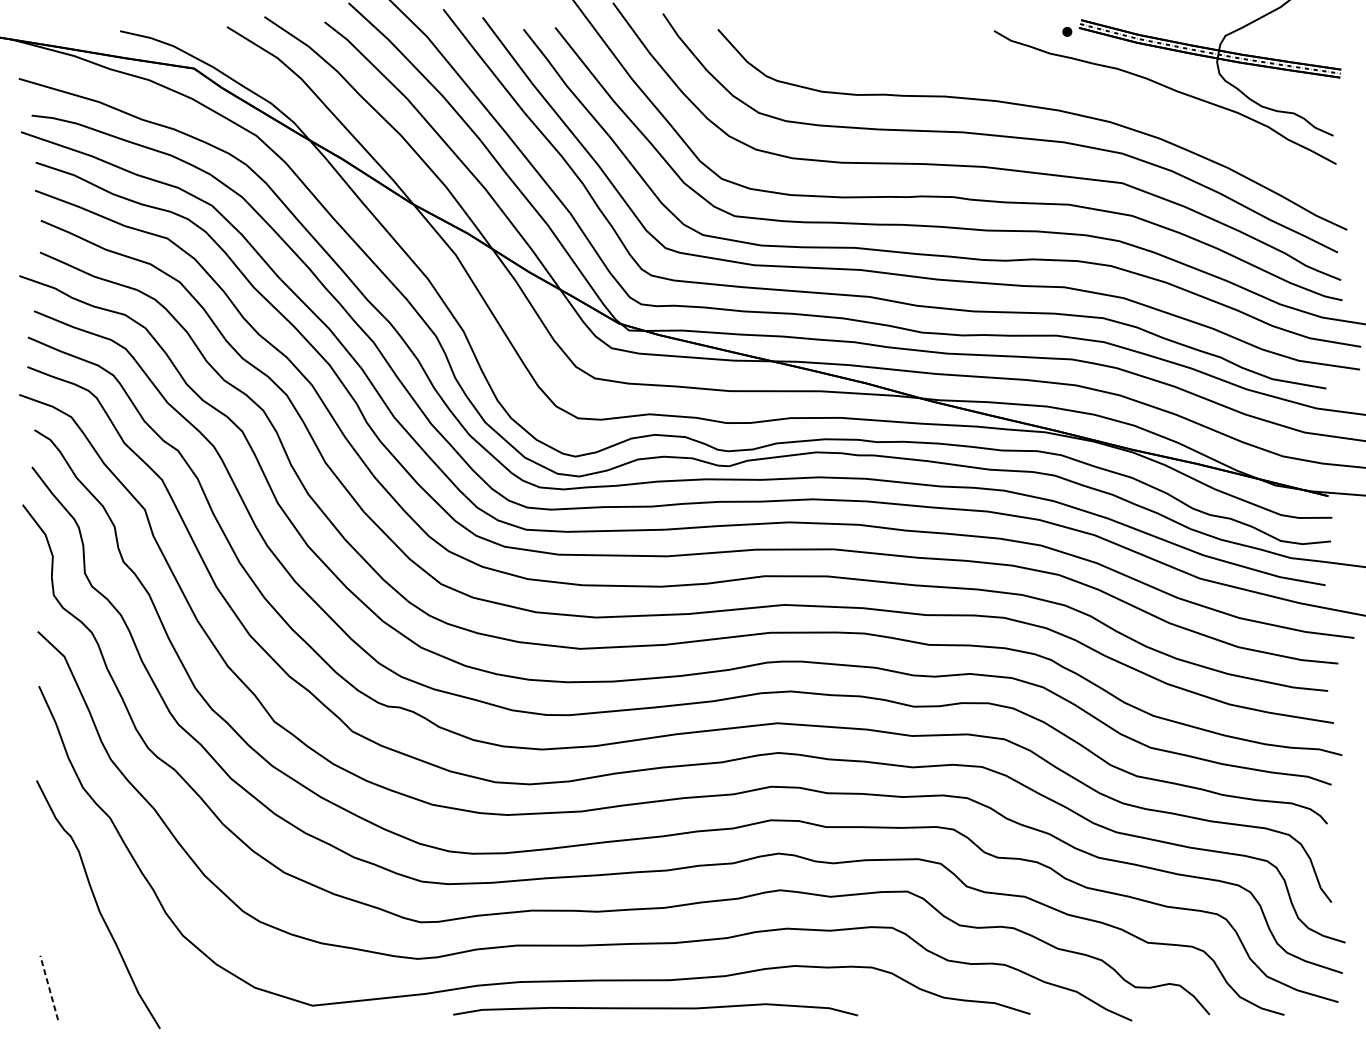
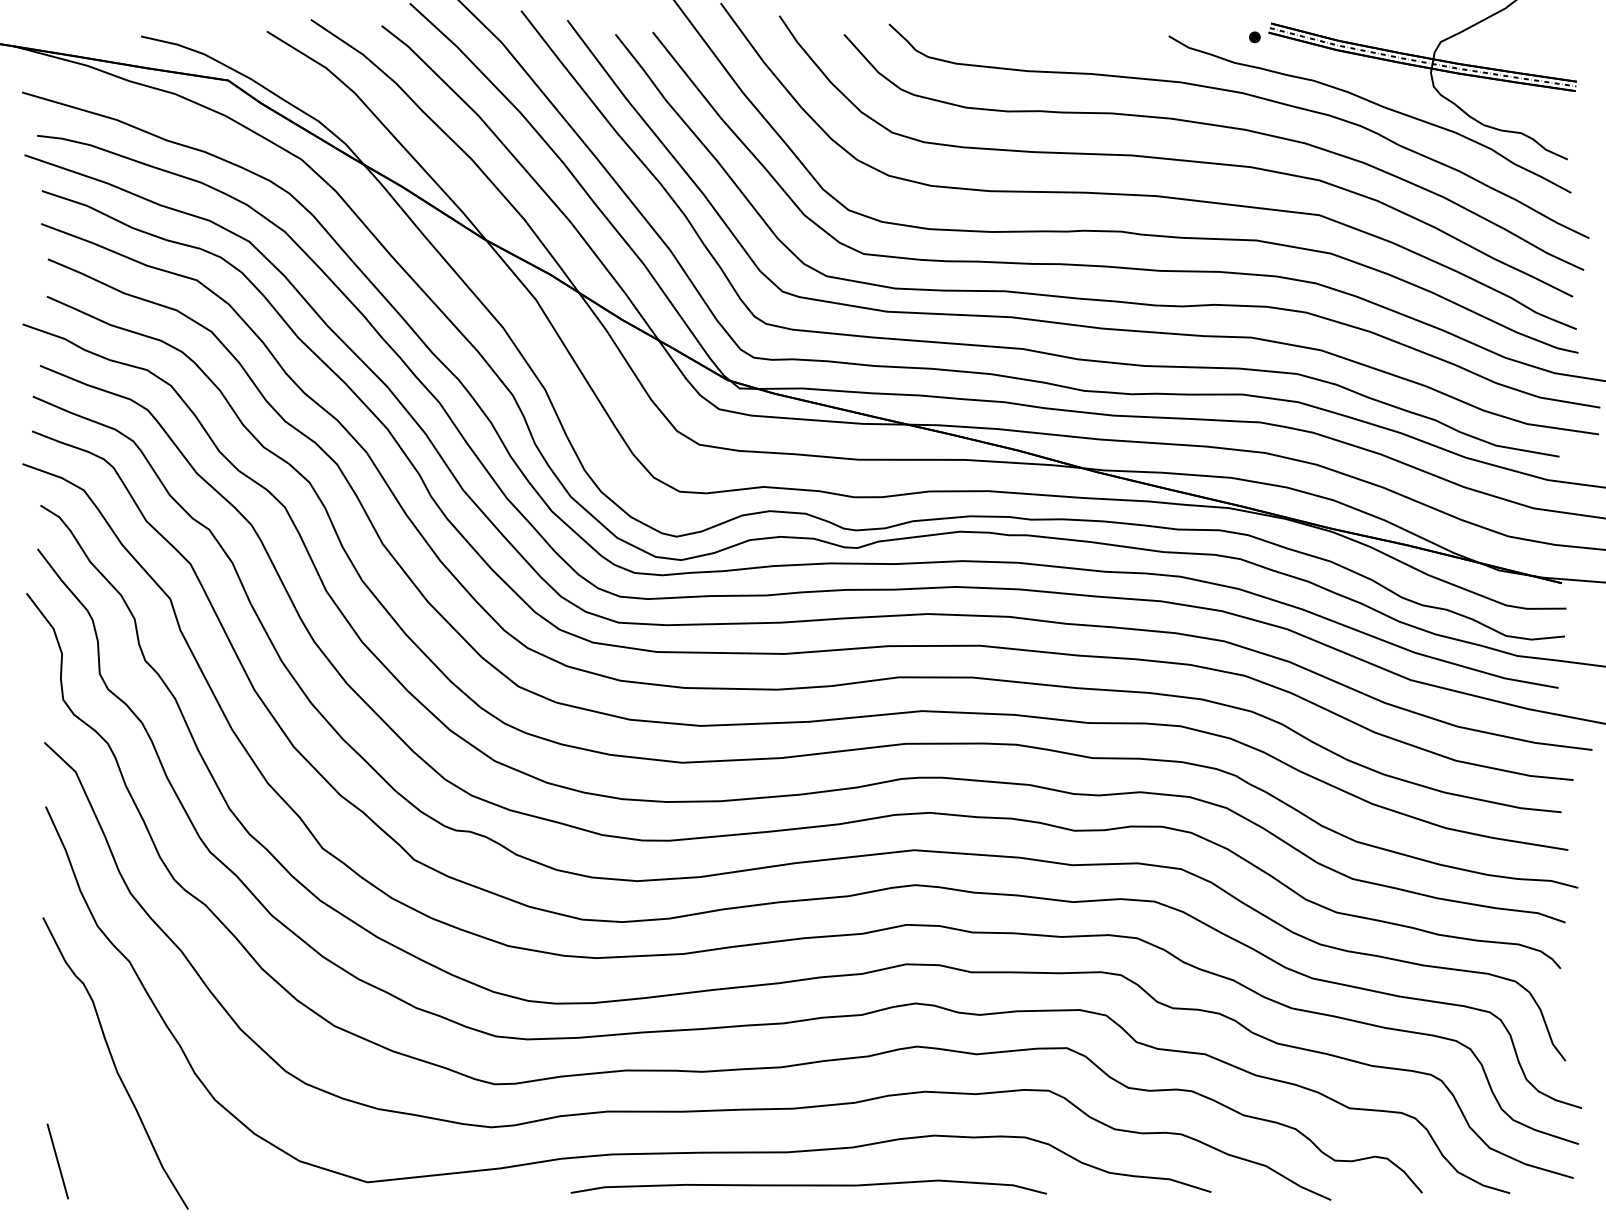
curve: (1060, 81) -> (1246, 95), added
line: (48, 987) -> (57, 1160), dashed -> solid
curve: (655, 1009) -> (808, 1186), moved

